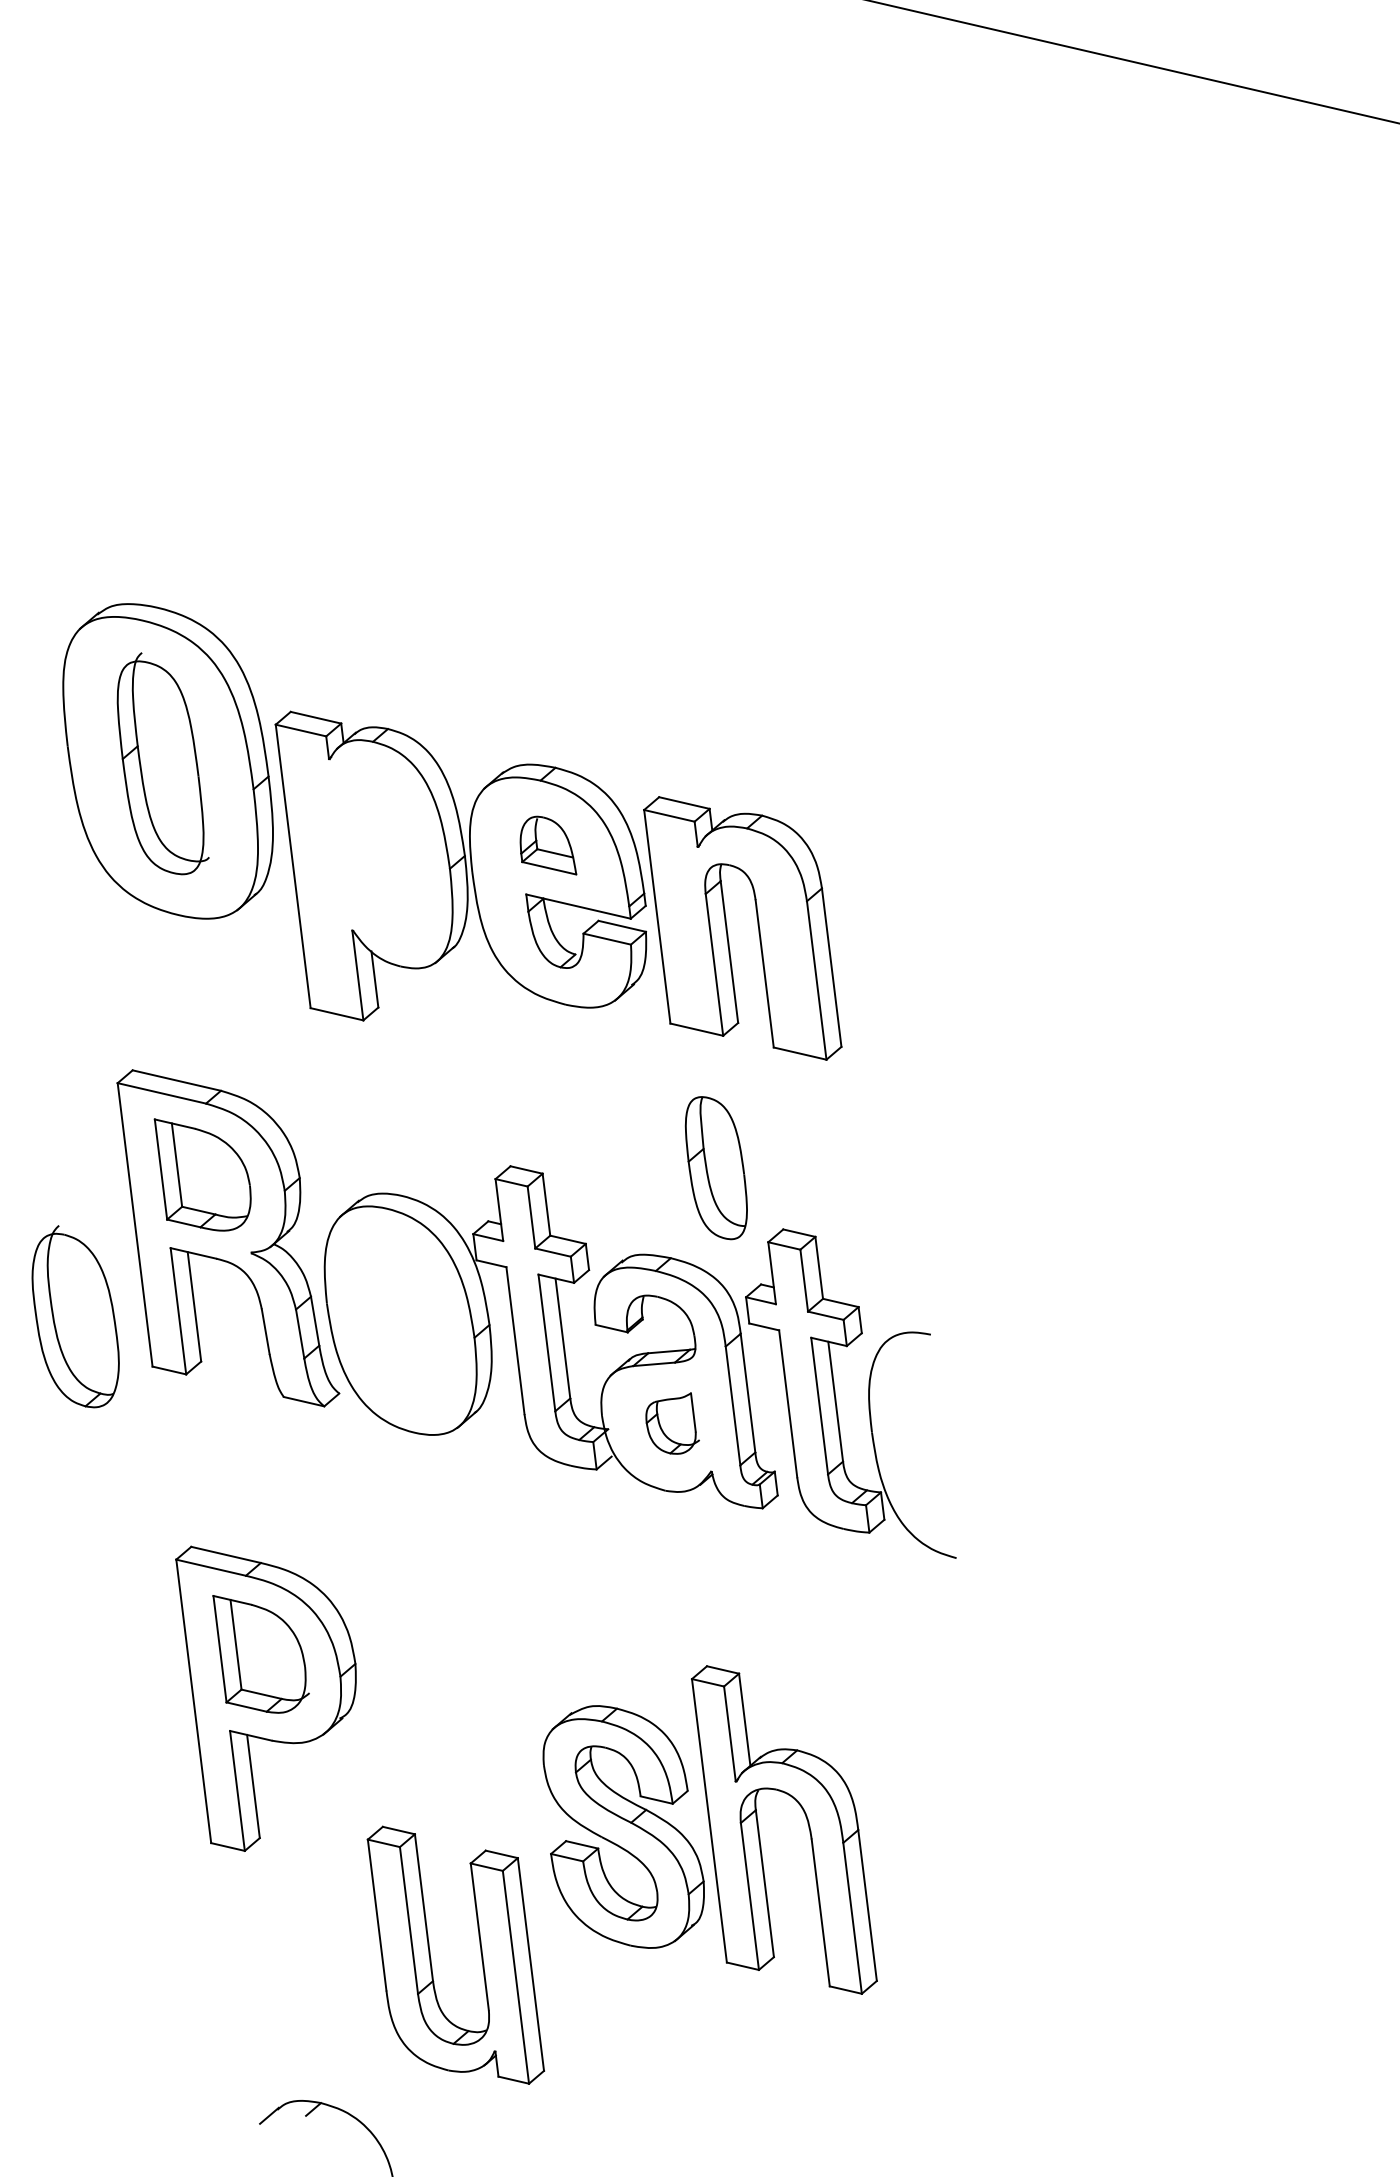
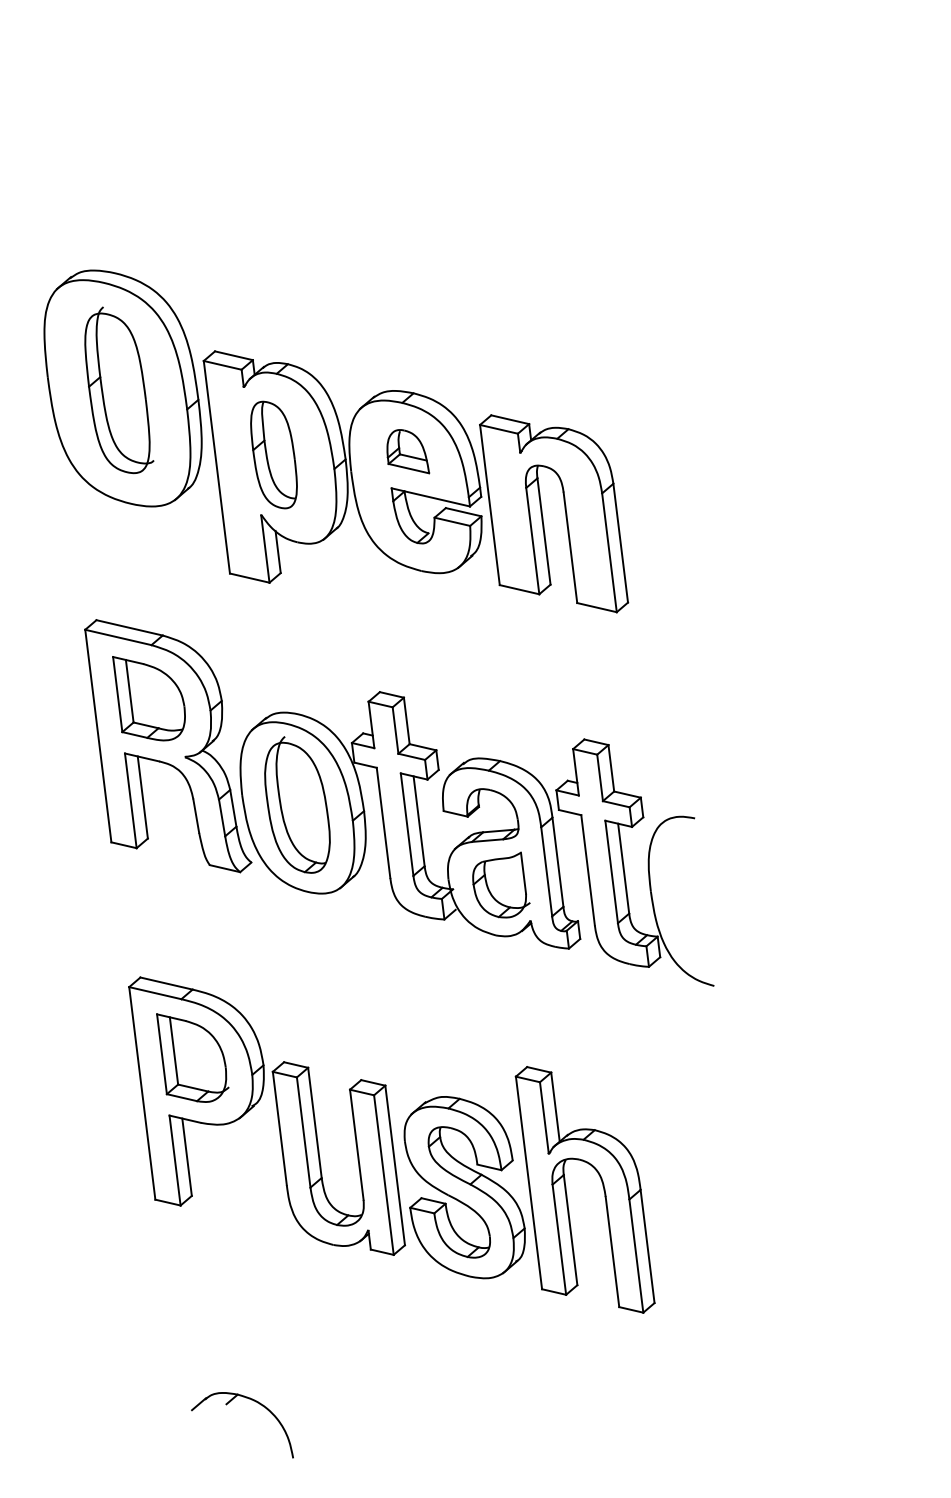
part: (715, 1168) -> (273, 455), moved
part: (75, 1316) -> (297, 804), moved
part: (672, 1423) -> (501, 885), size x1.43
part: (431, 1958) -> (320, 1160), moved

